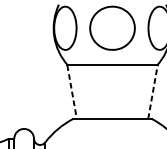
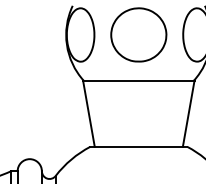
line: (71, 91) -> (88, 113), dashed -> solid
line: (152, 91) -> (188, 113), dashed -> solid

